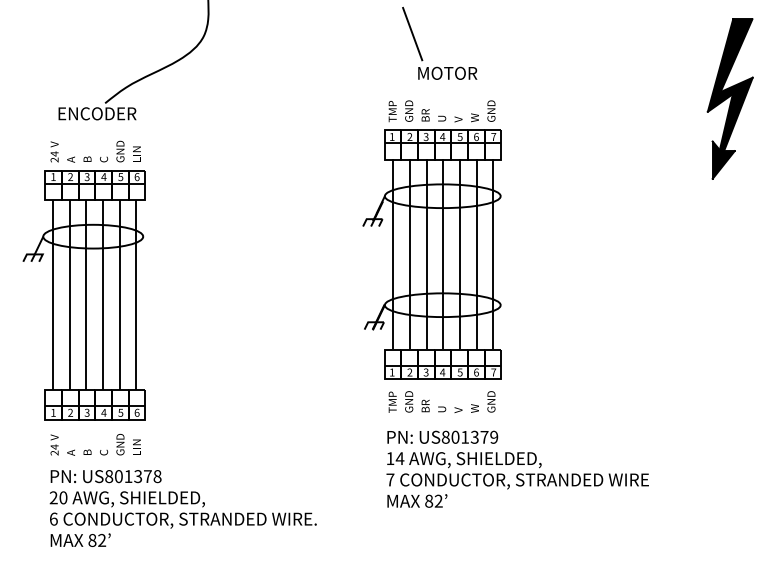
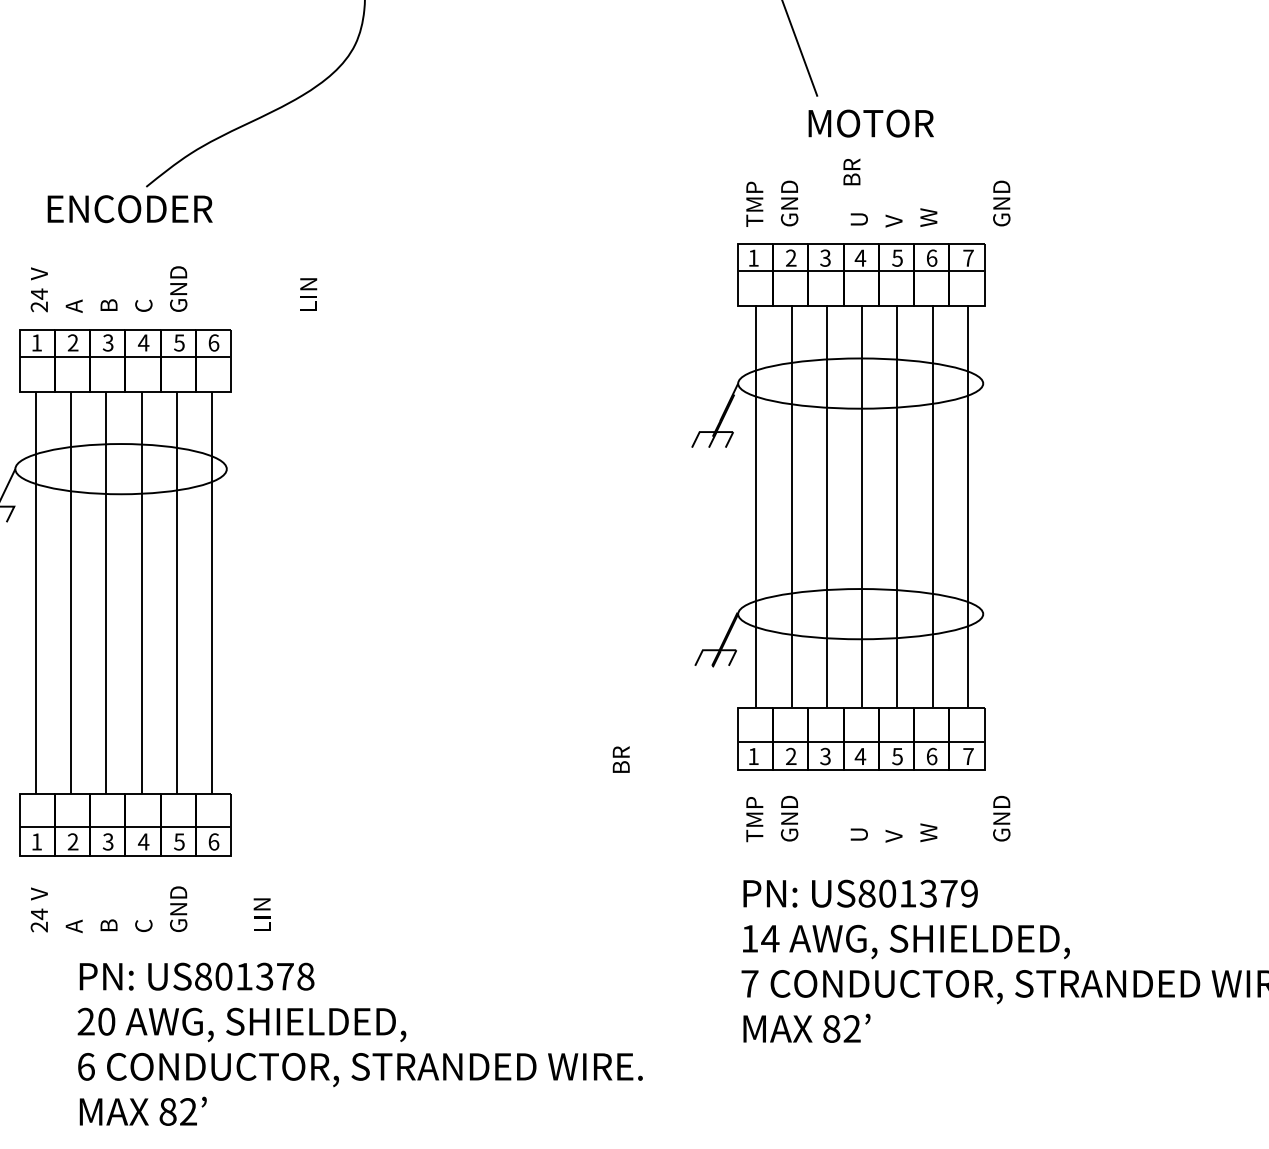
text: (491, 110) -> (1001, 202), moved
text: (425, 115) -> (851, 172), moved
text: (136, 153) -> (307, 293), moved
text: (491, 401) -> (1001, 817), moved
text: (425, 405) -> (620, 758), moved
text: (136, 446) -> (261, 913), moved
text: (182, 508) -> (358, 1044), moved

